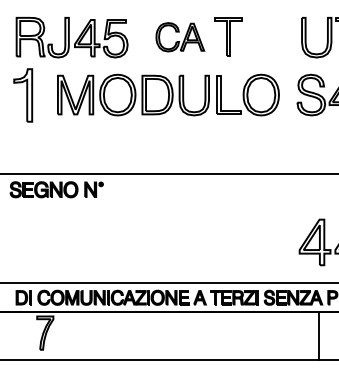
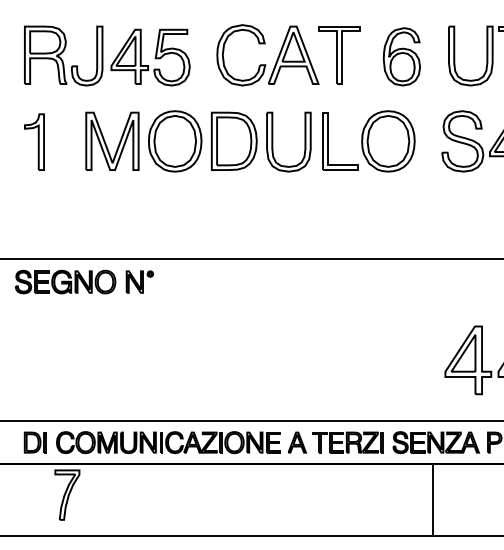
part: (180, 37) -> (268, 55), size x1.43
part: (270, 38) -> (402, 57), added
part: (22, 95) -> (33, 141), size x0.71
line: (319, 336) -> (433, 500), moved

